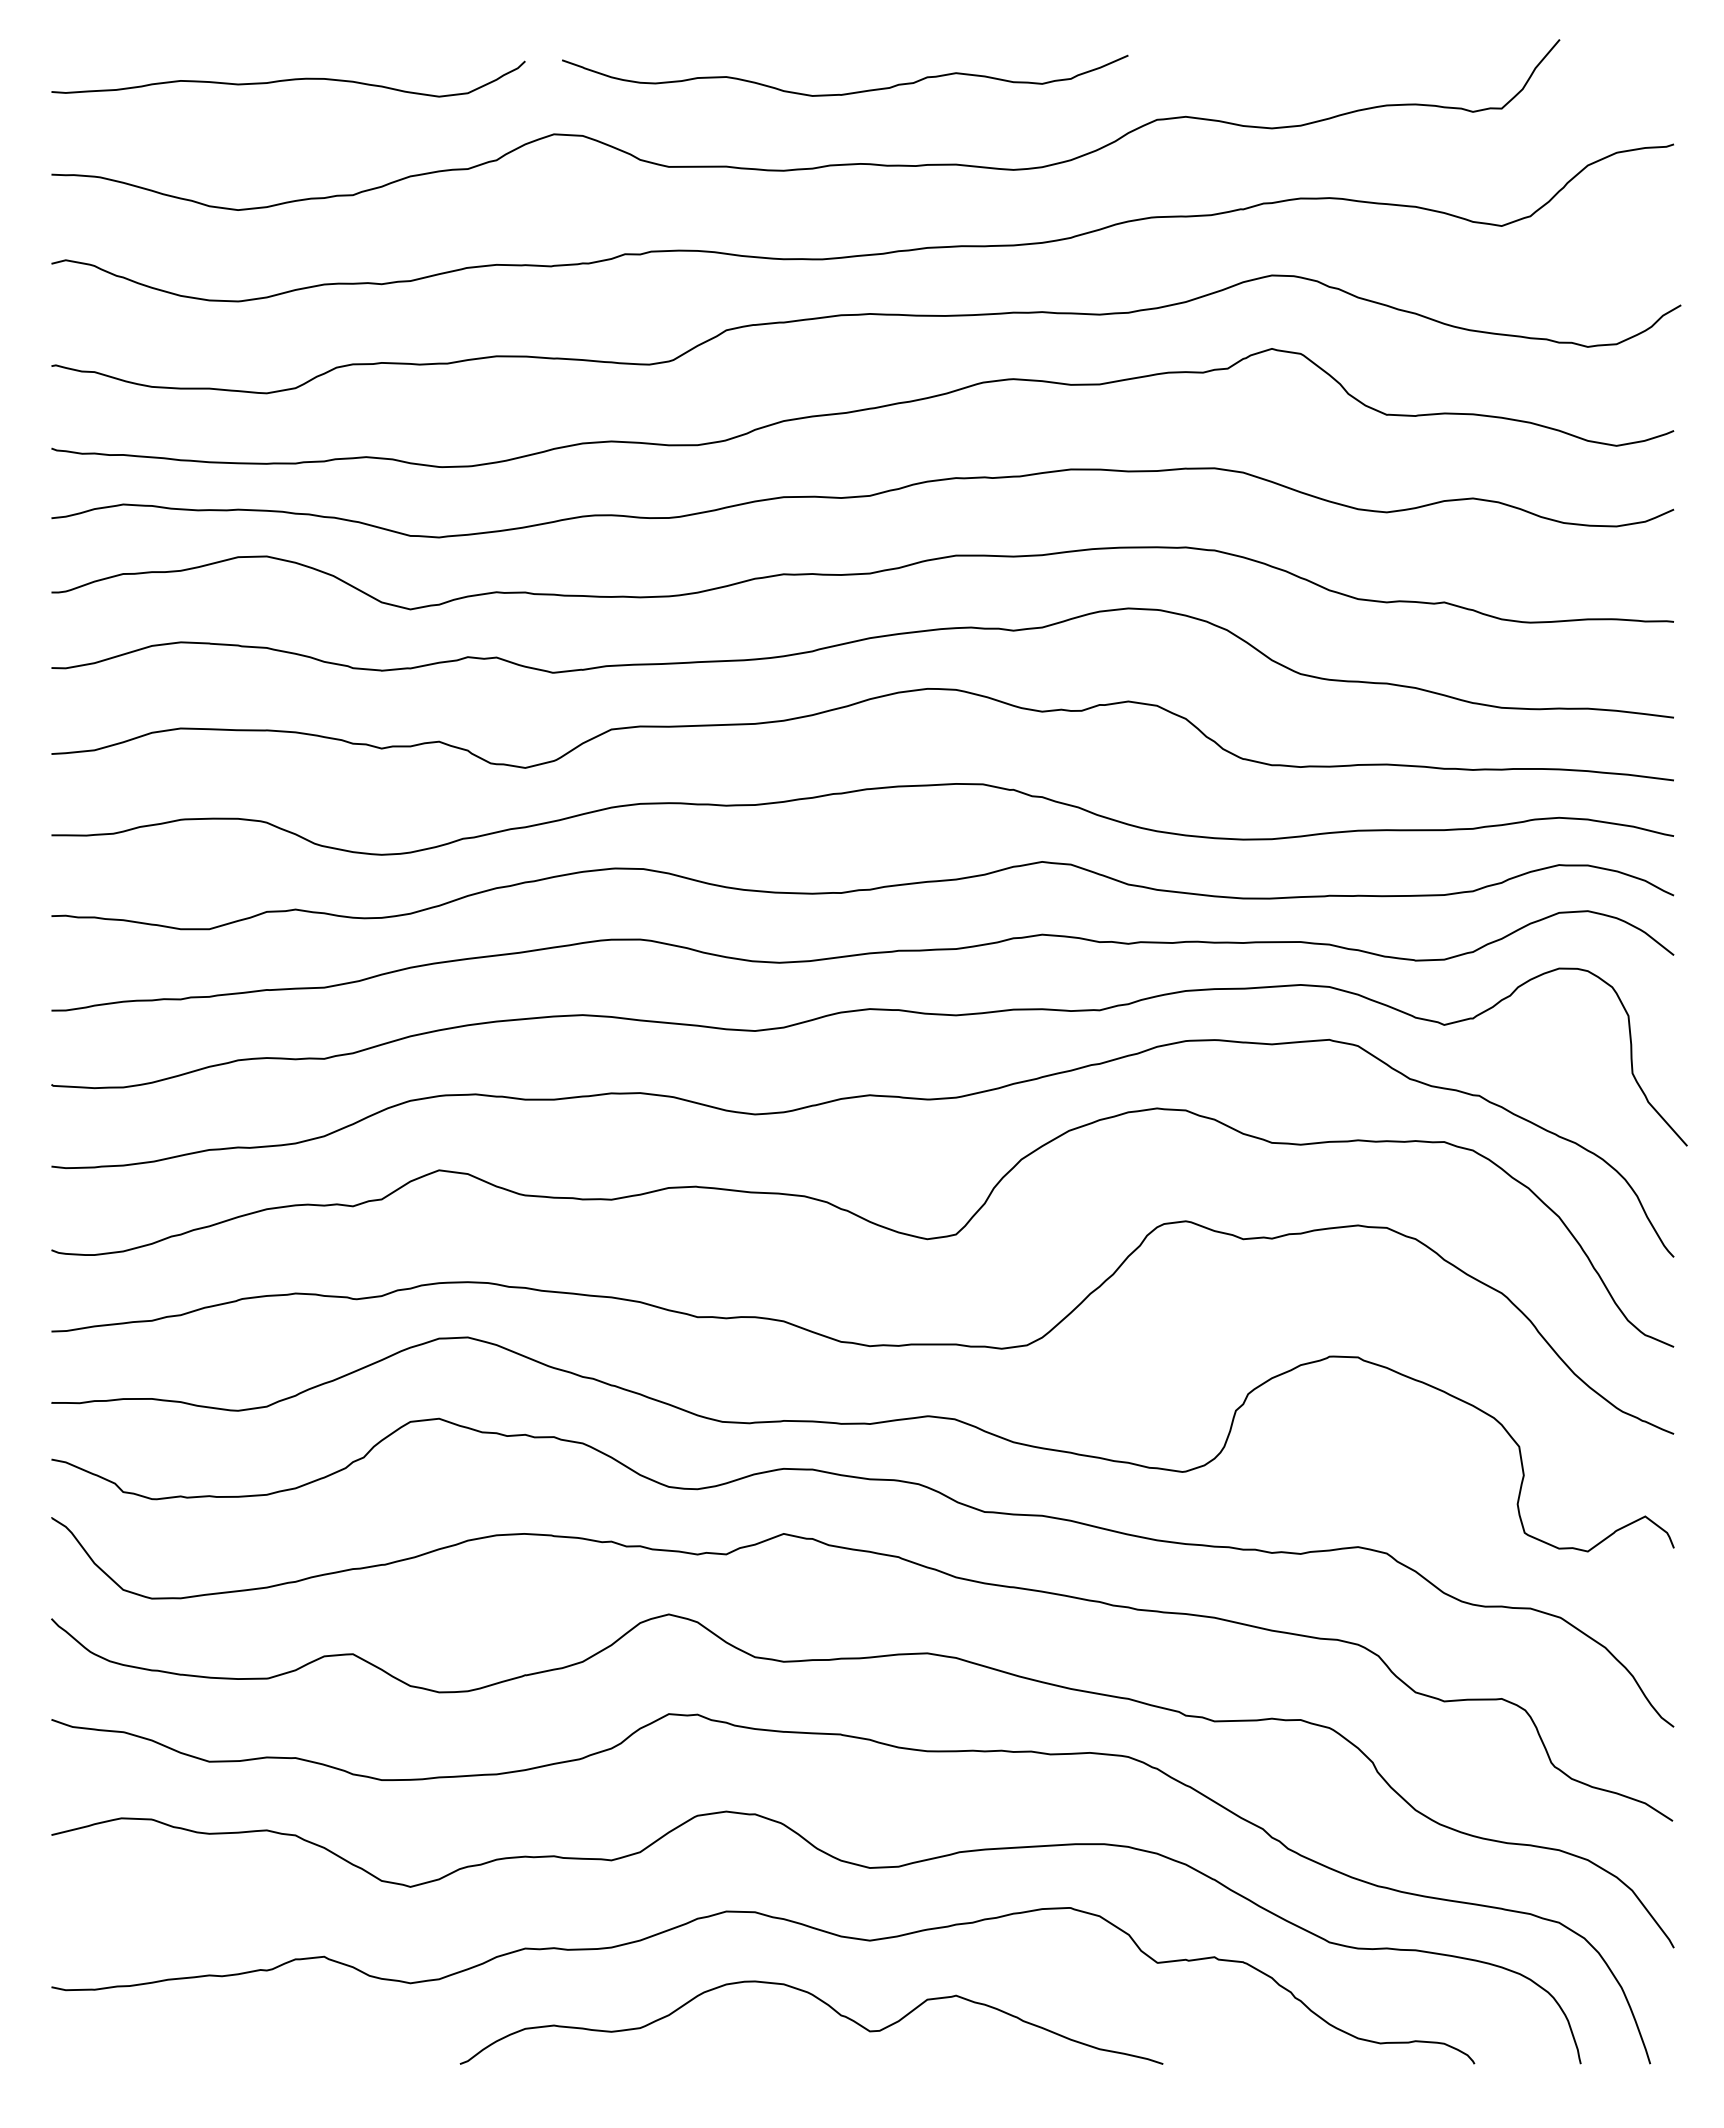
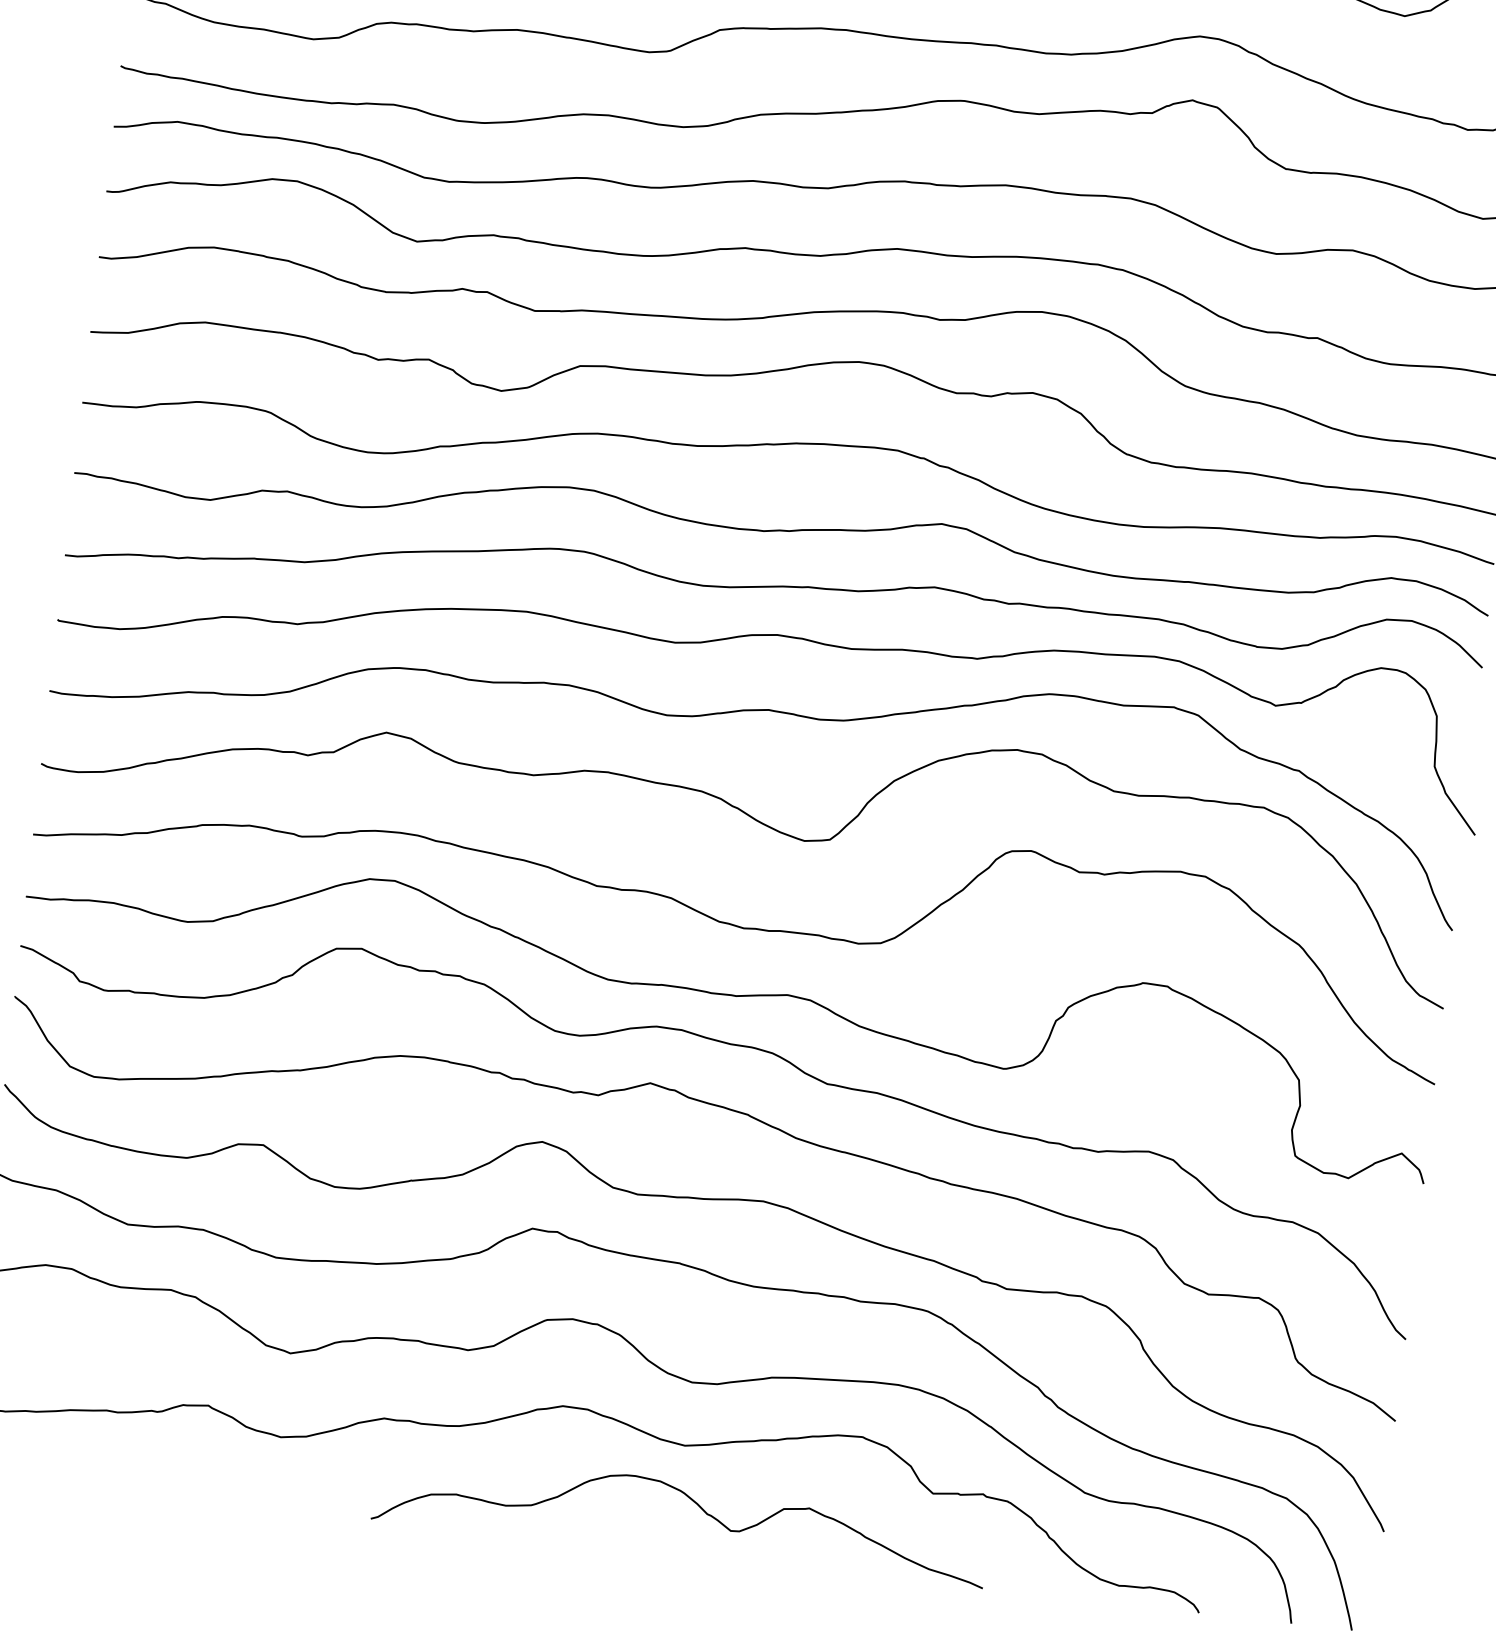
curve: (823, 2003) -> (693, 1502), moved

